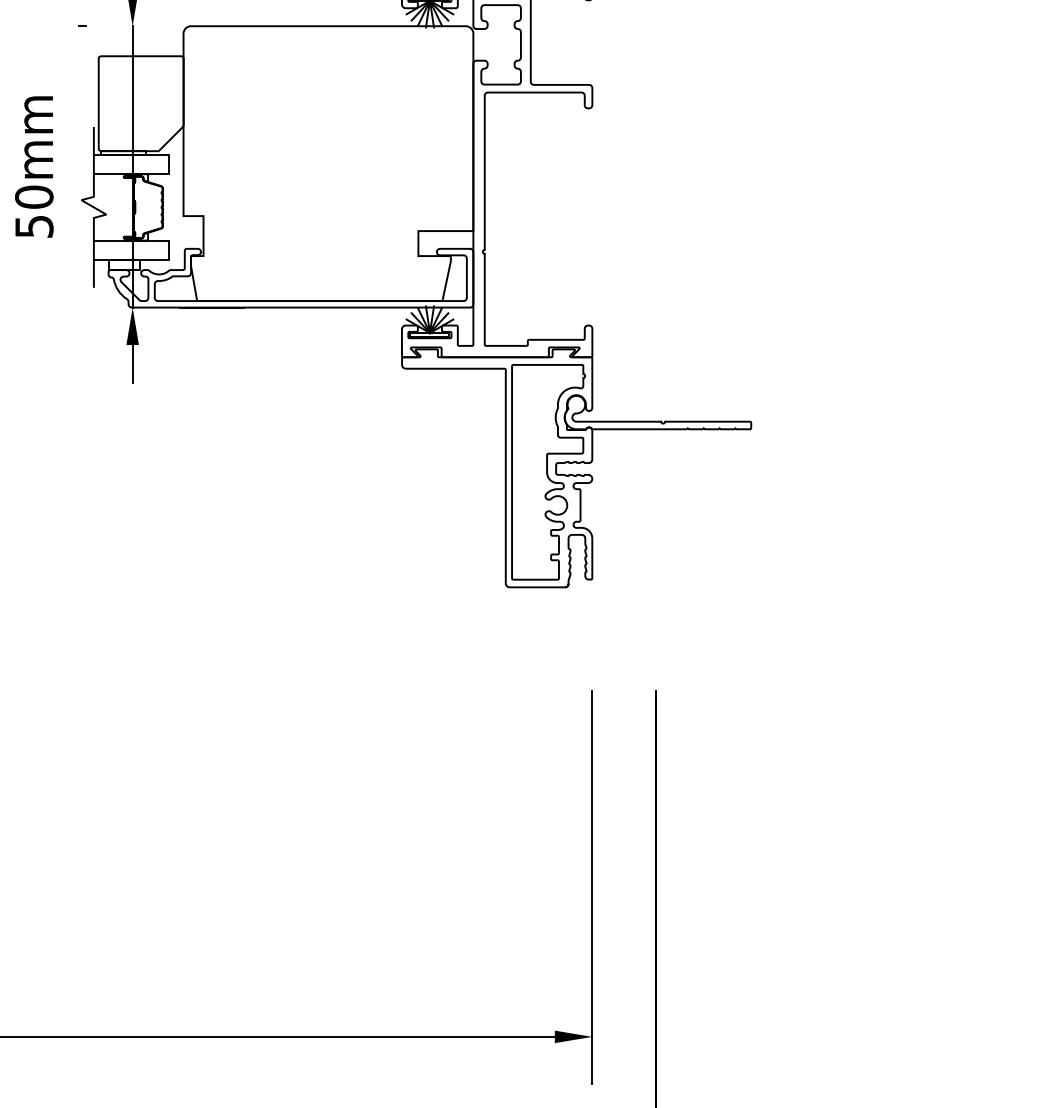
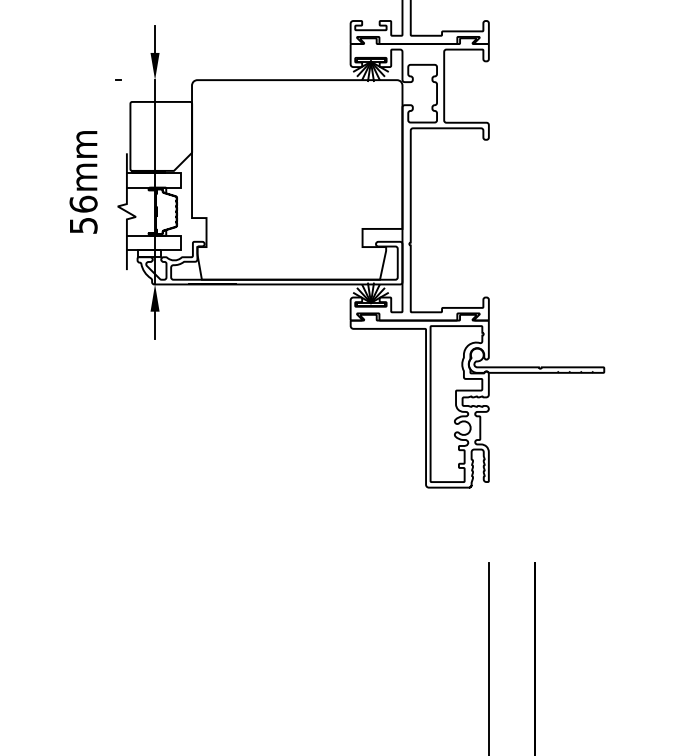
text: (33, 196) -> (83, 203), 50mm -> 56mm

